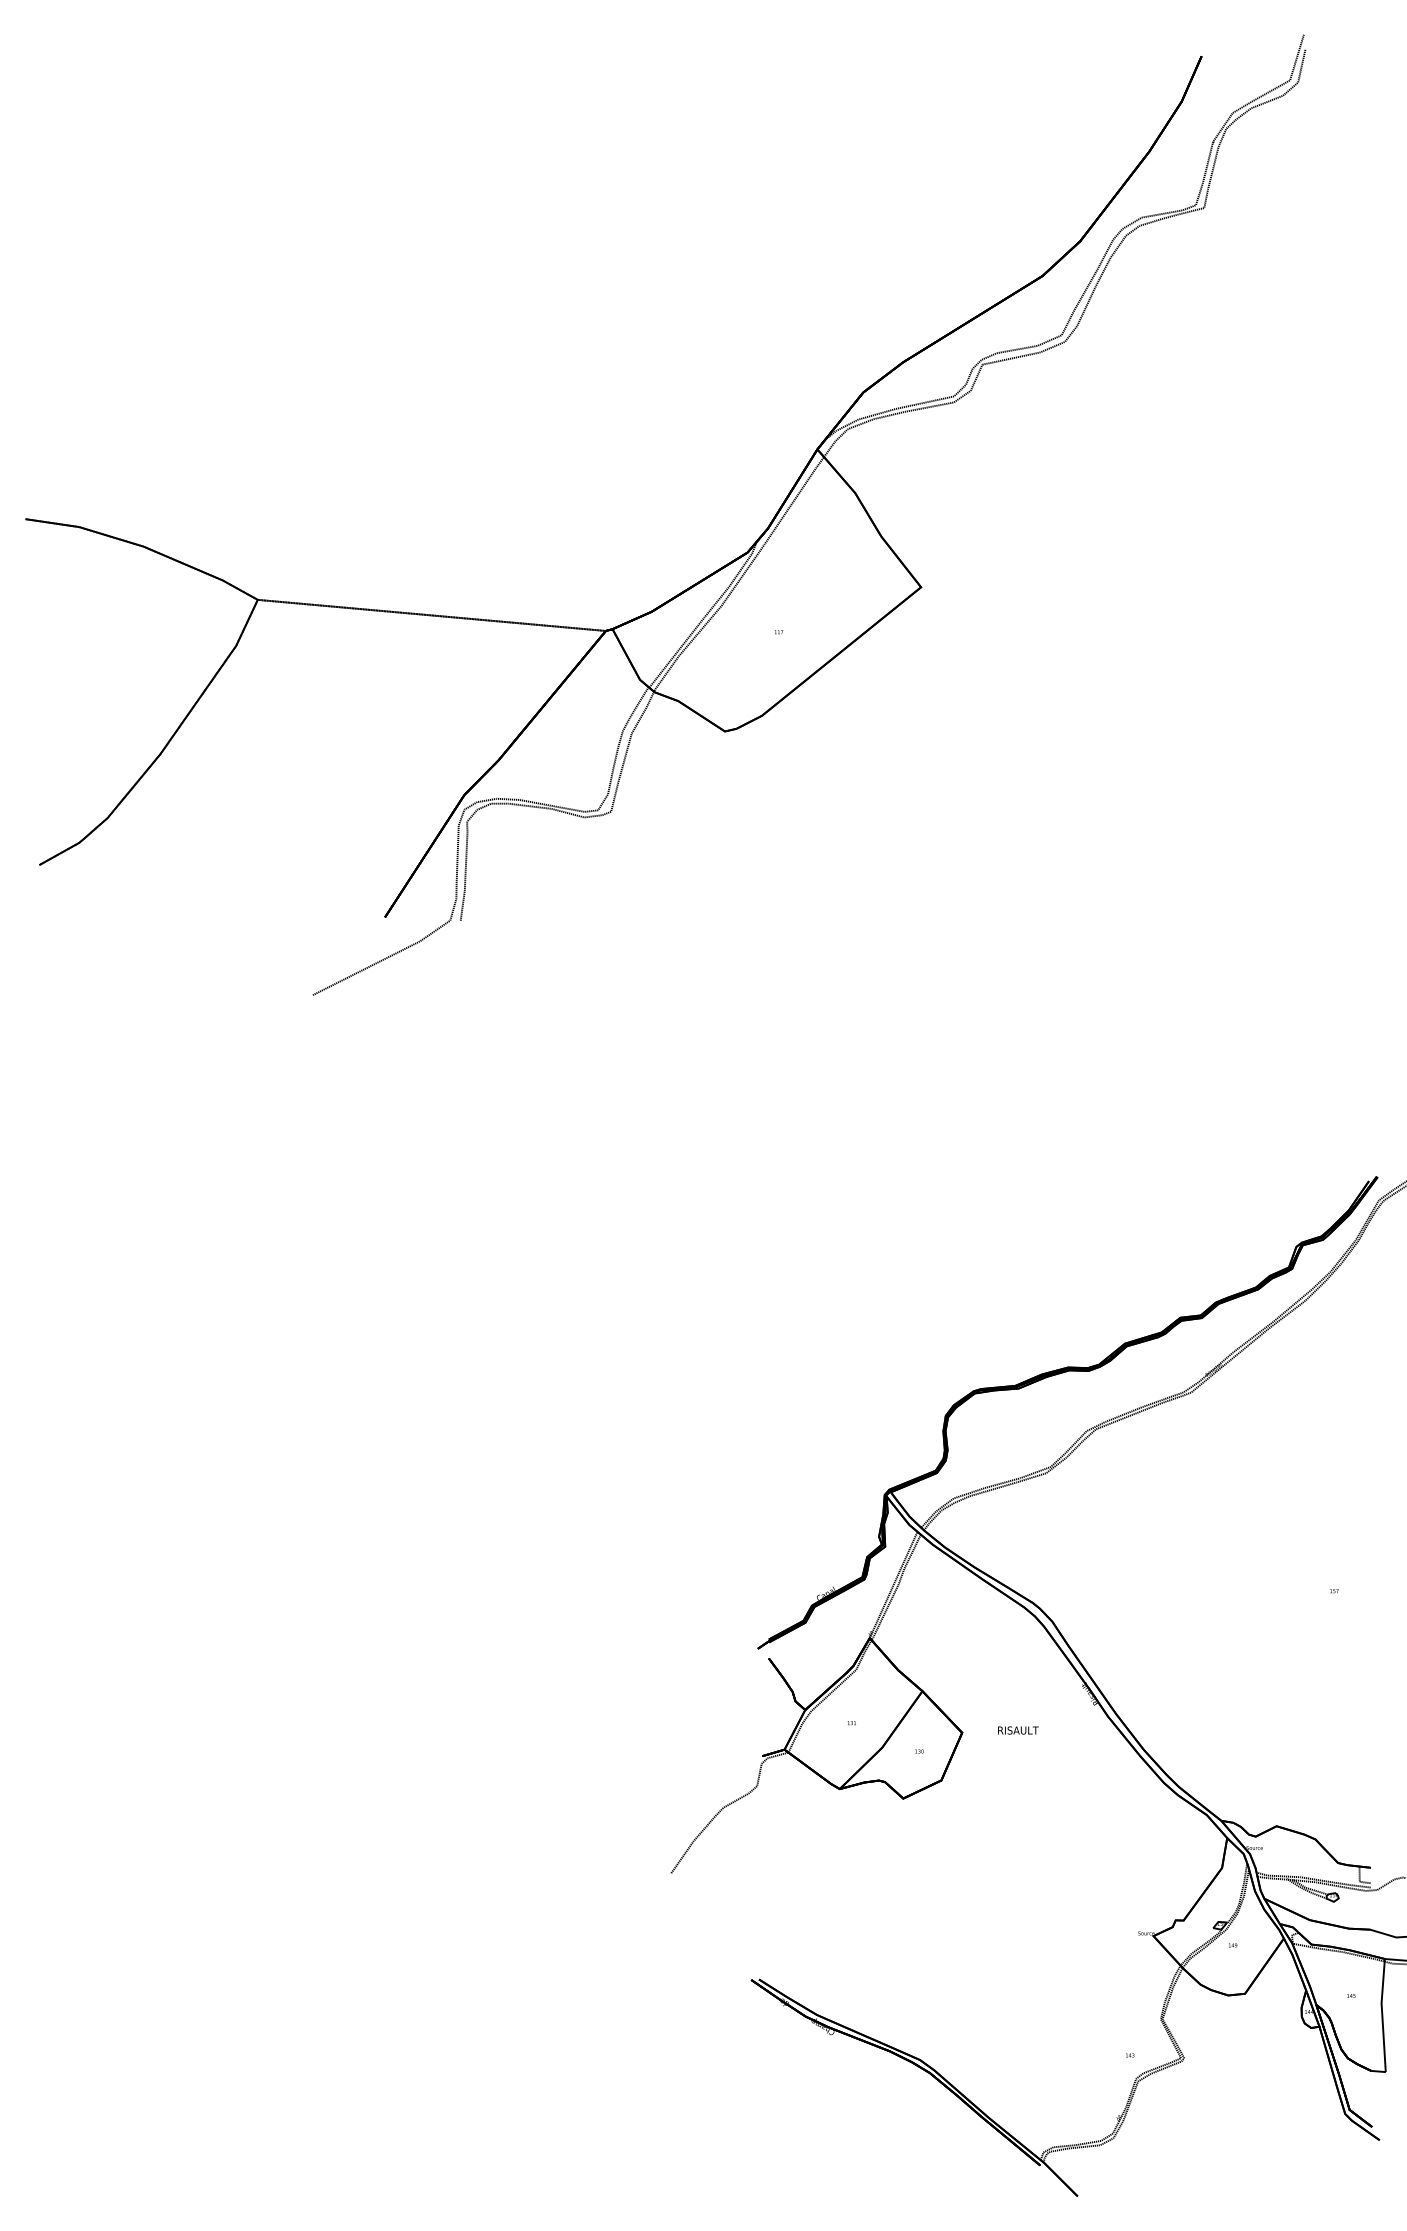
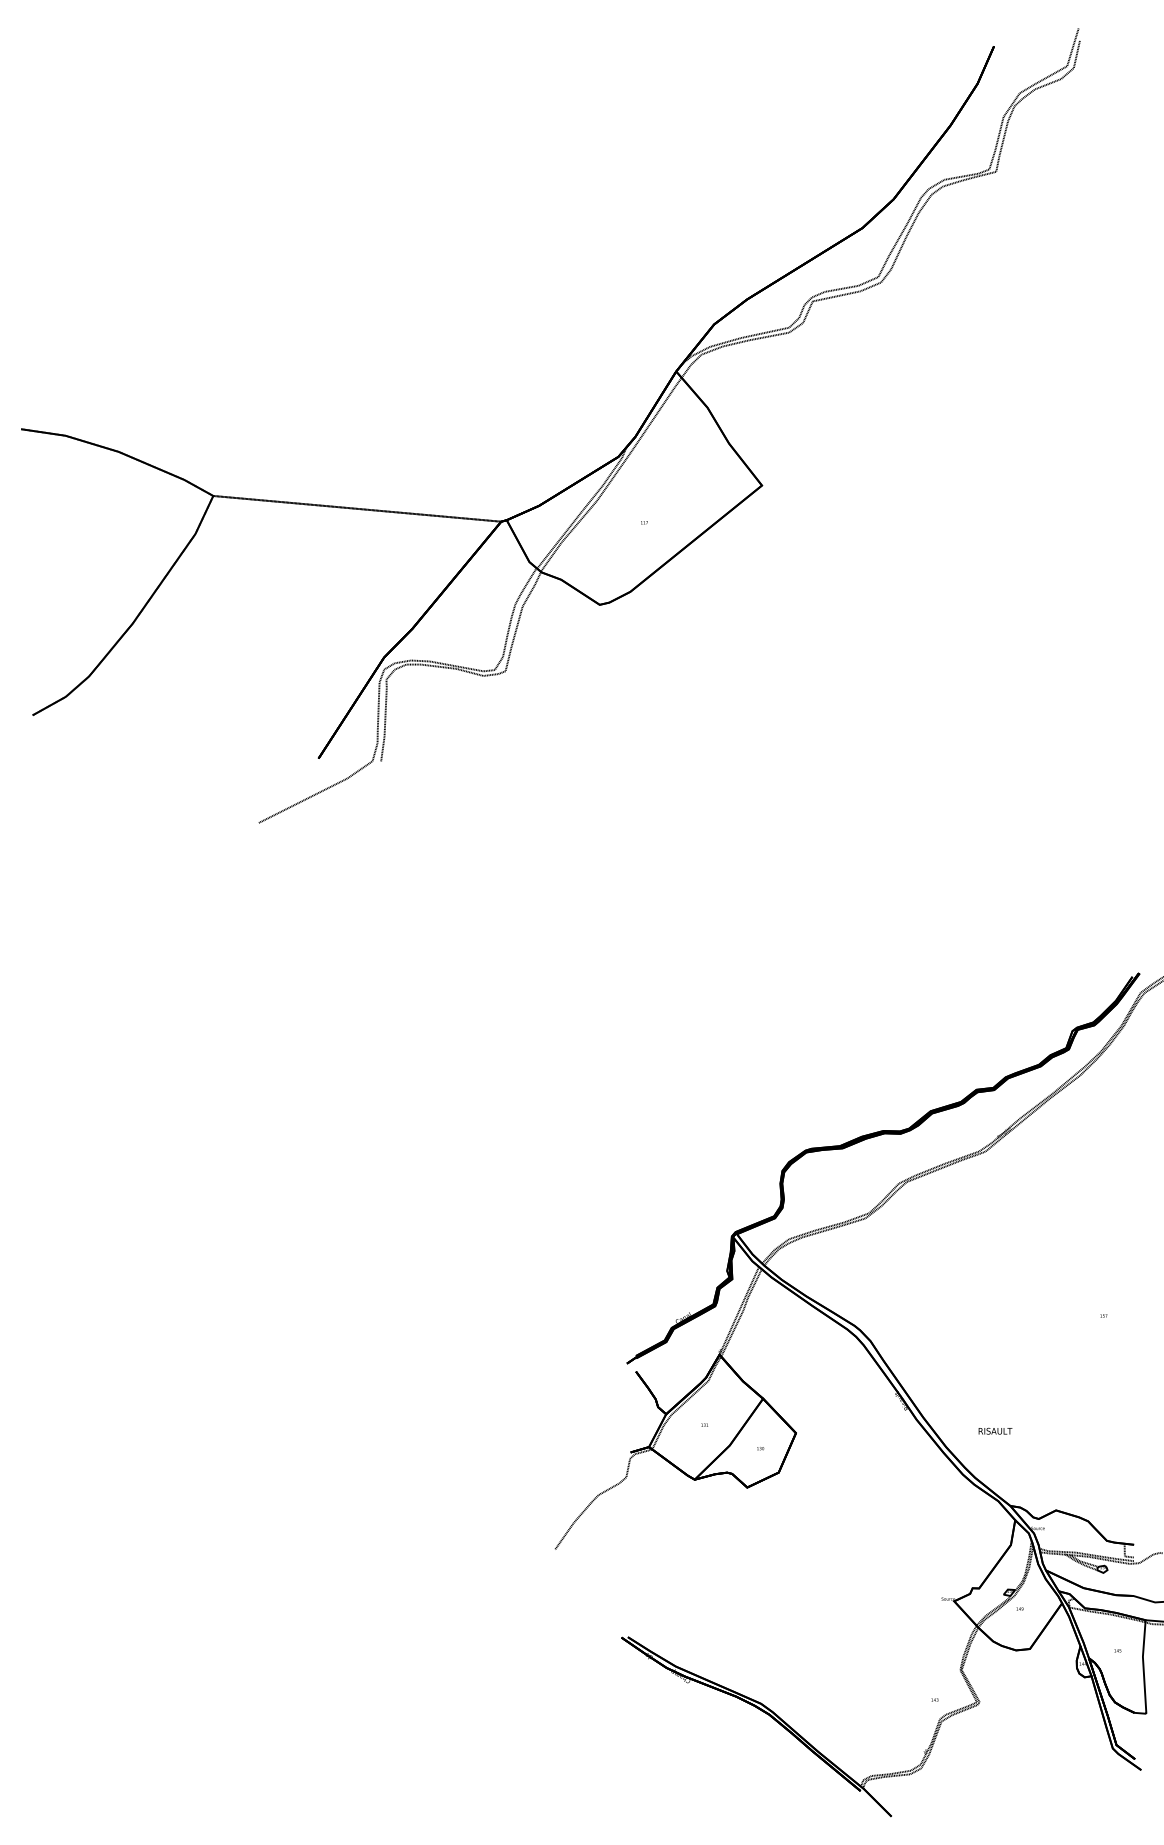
text: (1018, 1730) -> (995, 1431), moved

